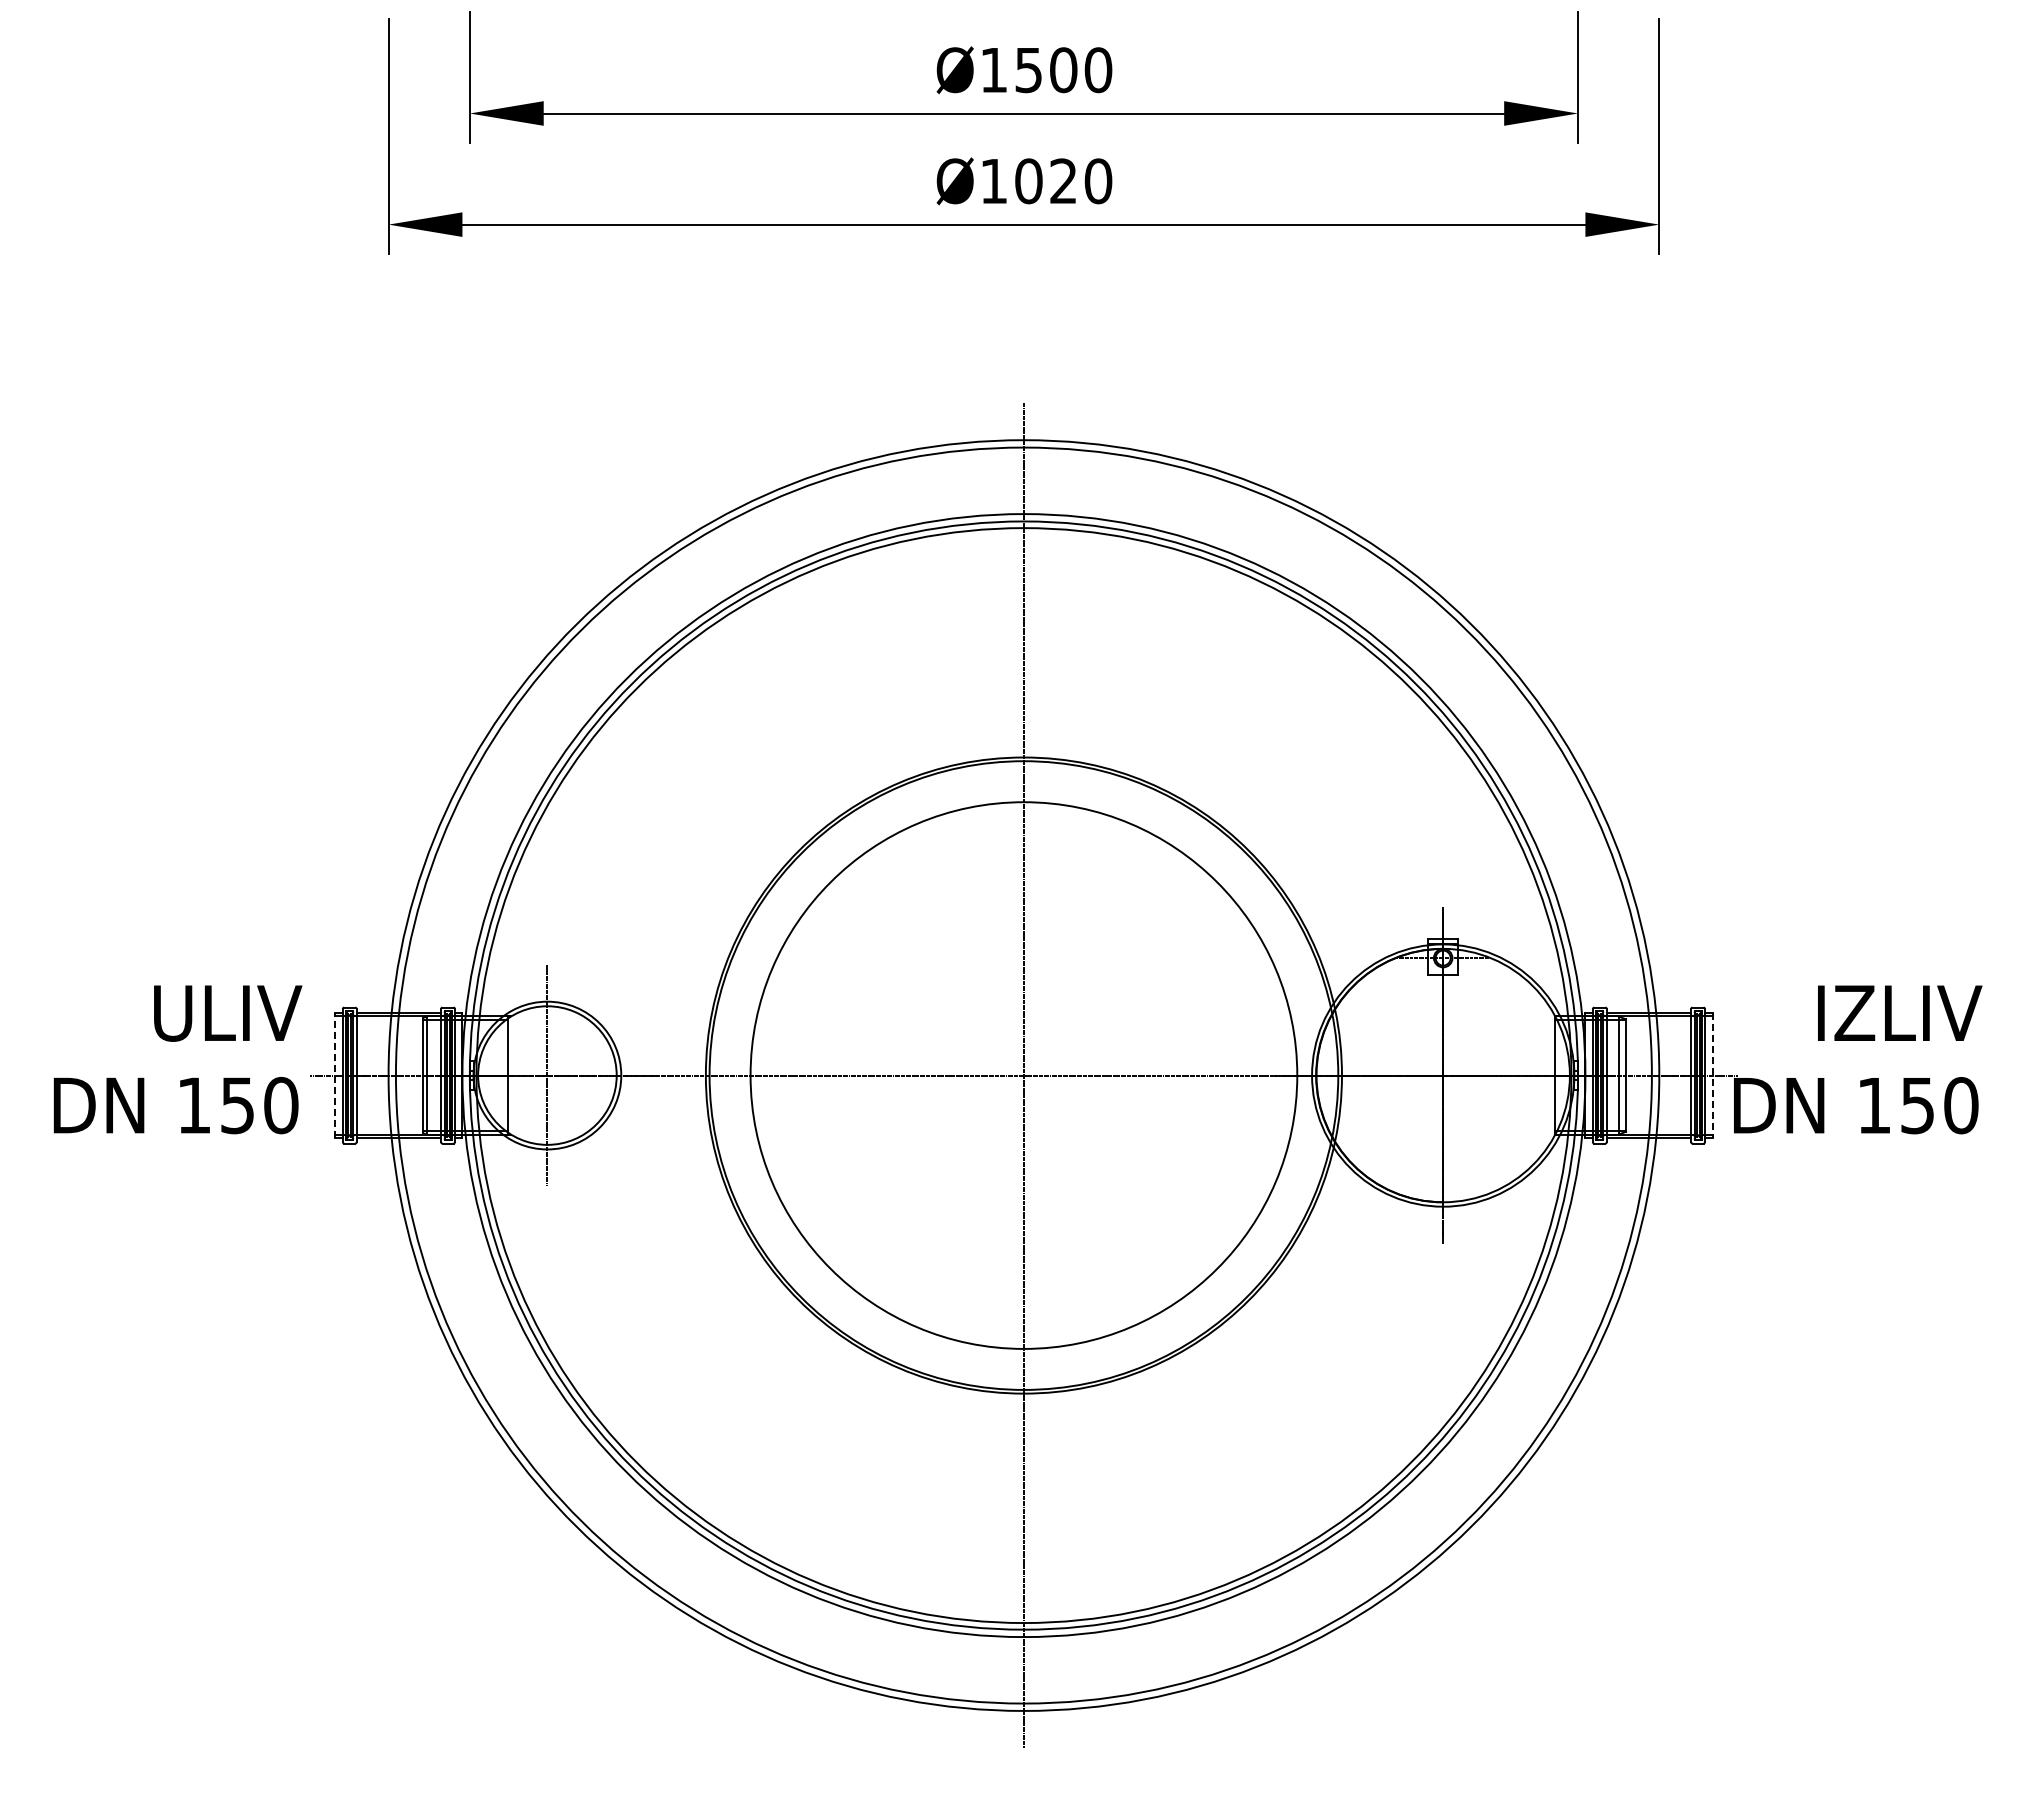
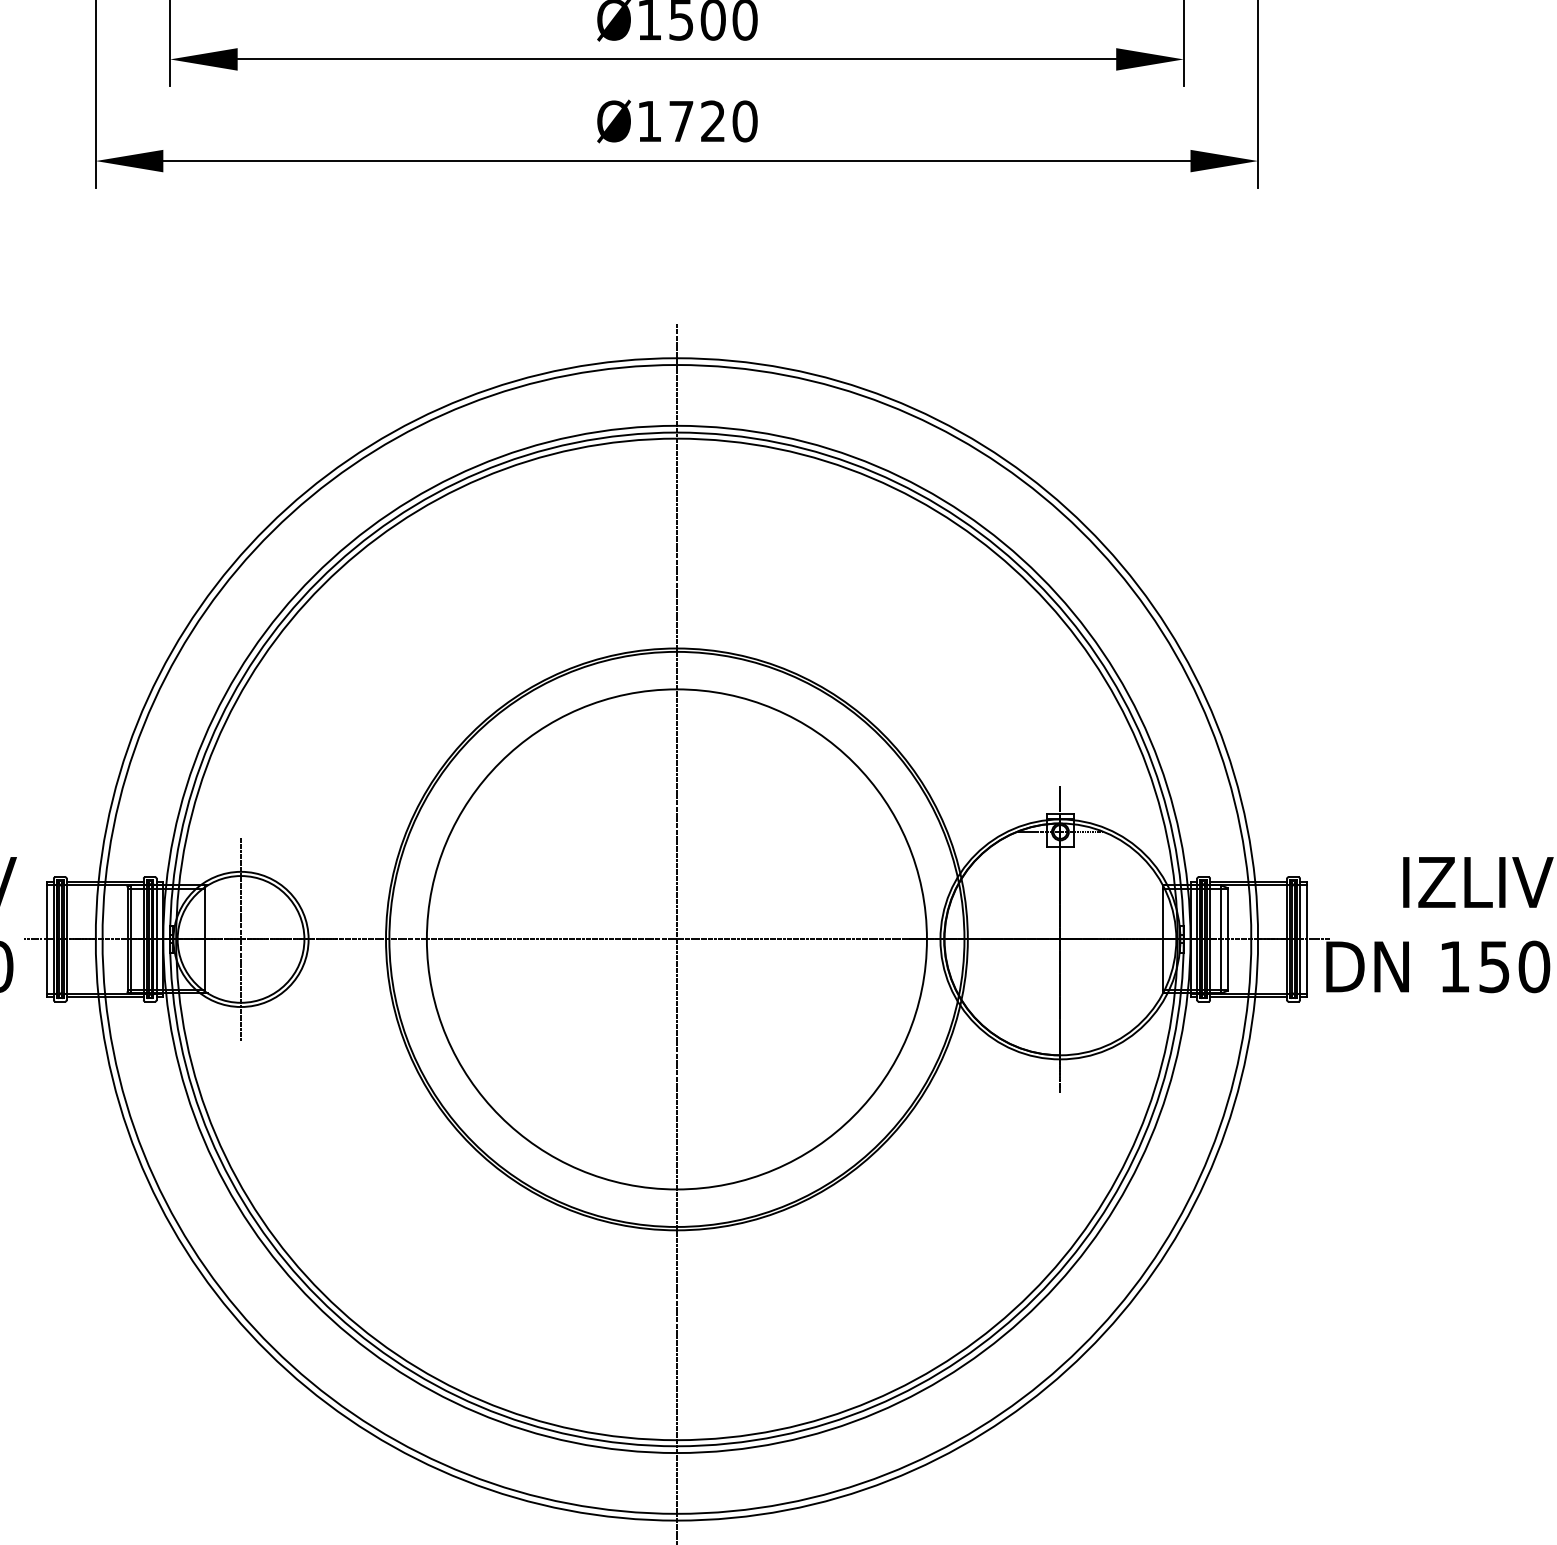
text: (1028, 181) -> (681, 121), Ø1020 -> Ø1720
line: (335, 1075) -> (47, 939), dashed -> solid
line: (1712, 1075) -> (1306, 939), dashed -> solid

